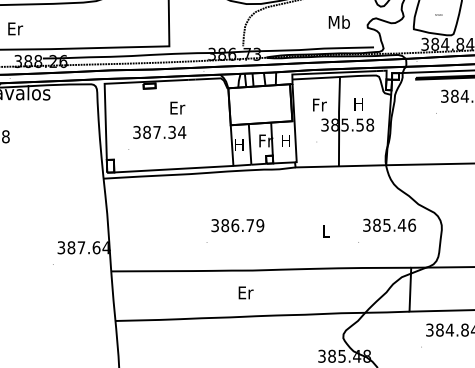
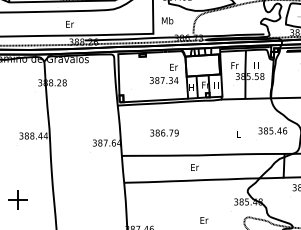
text: (339, 21) -> (167, 20), moved
text: (158, 119) -> (163, 73), moved
text: (237, 224) -> (164, 132), moved

